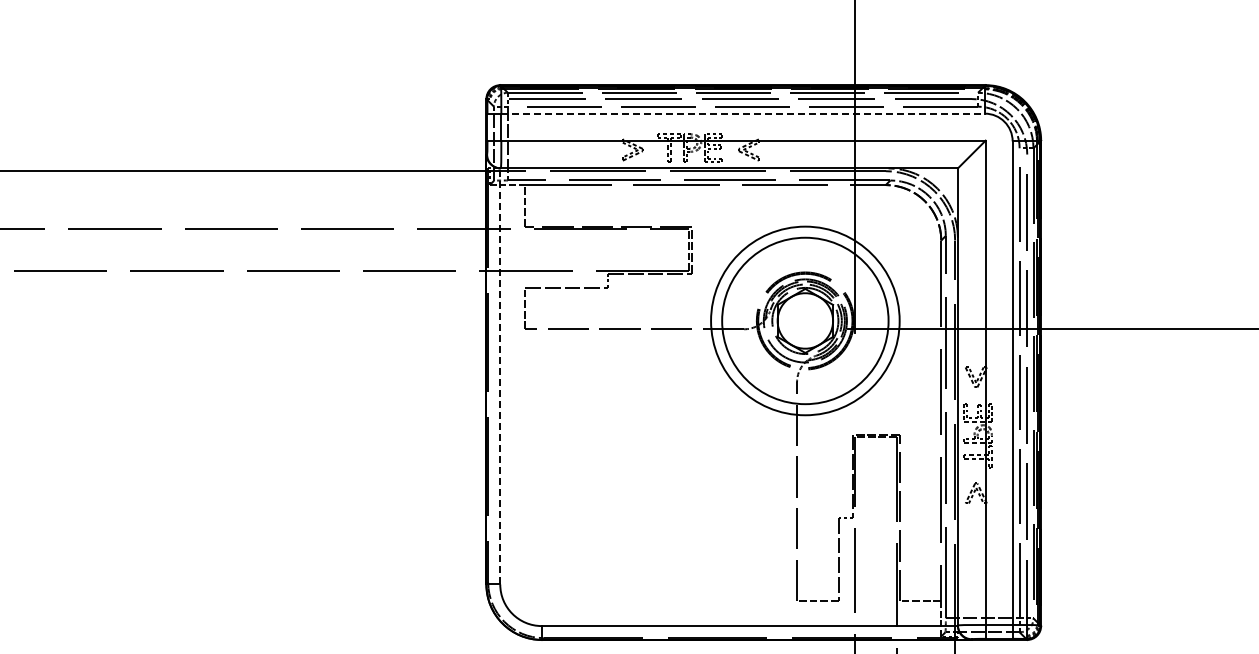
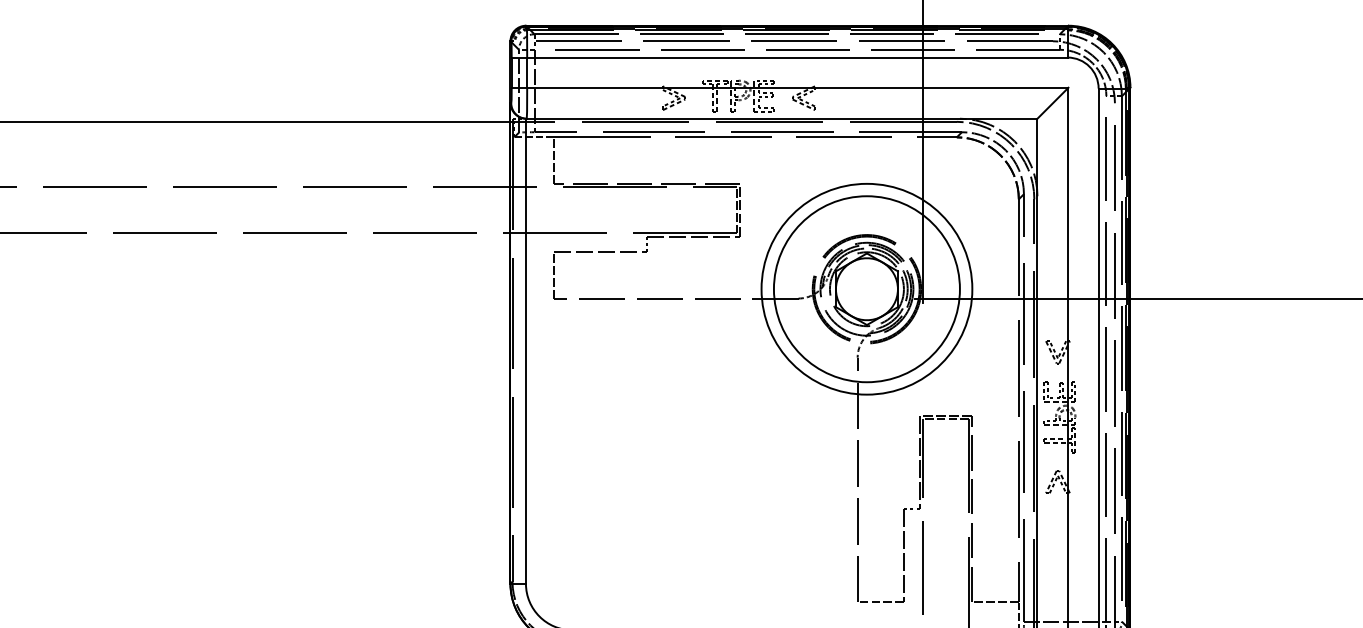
line: (743, 113) -> (797, 57), dashed -> solid
line: (500, 375) -> (526, 350), dashed -> solid

